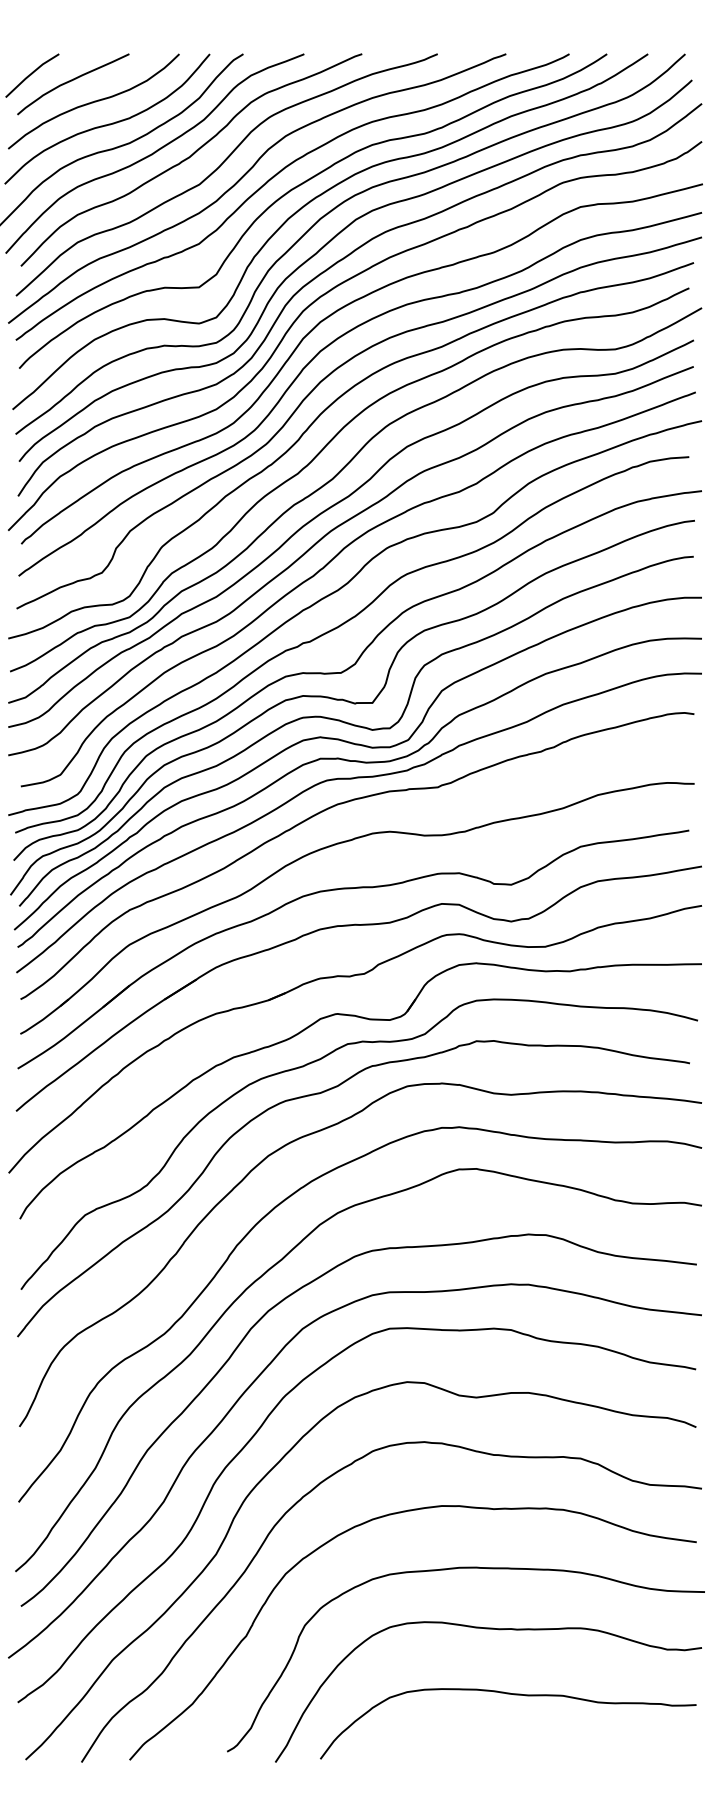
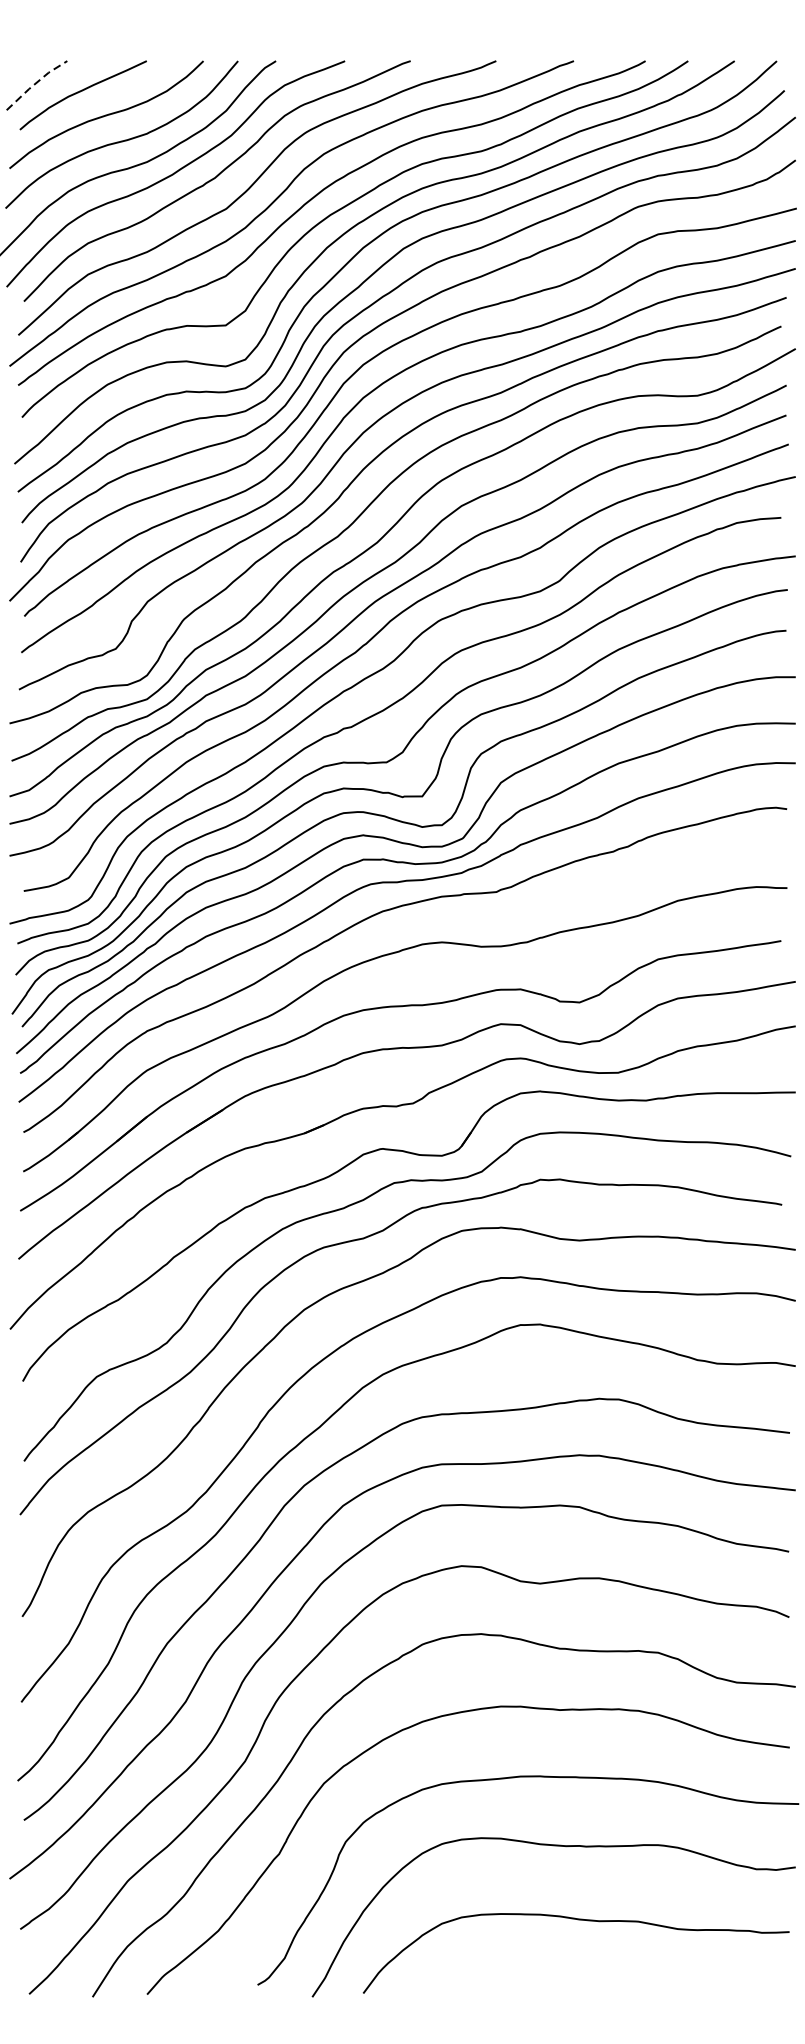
line: (31, 73) -> (35, 83), solid -> dashed

